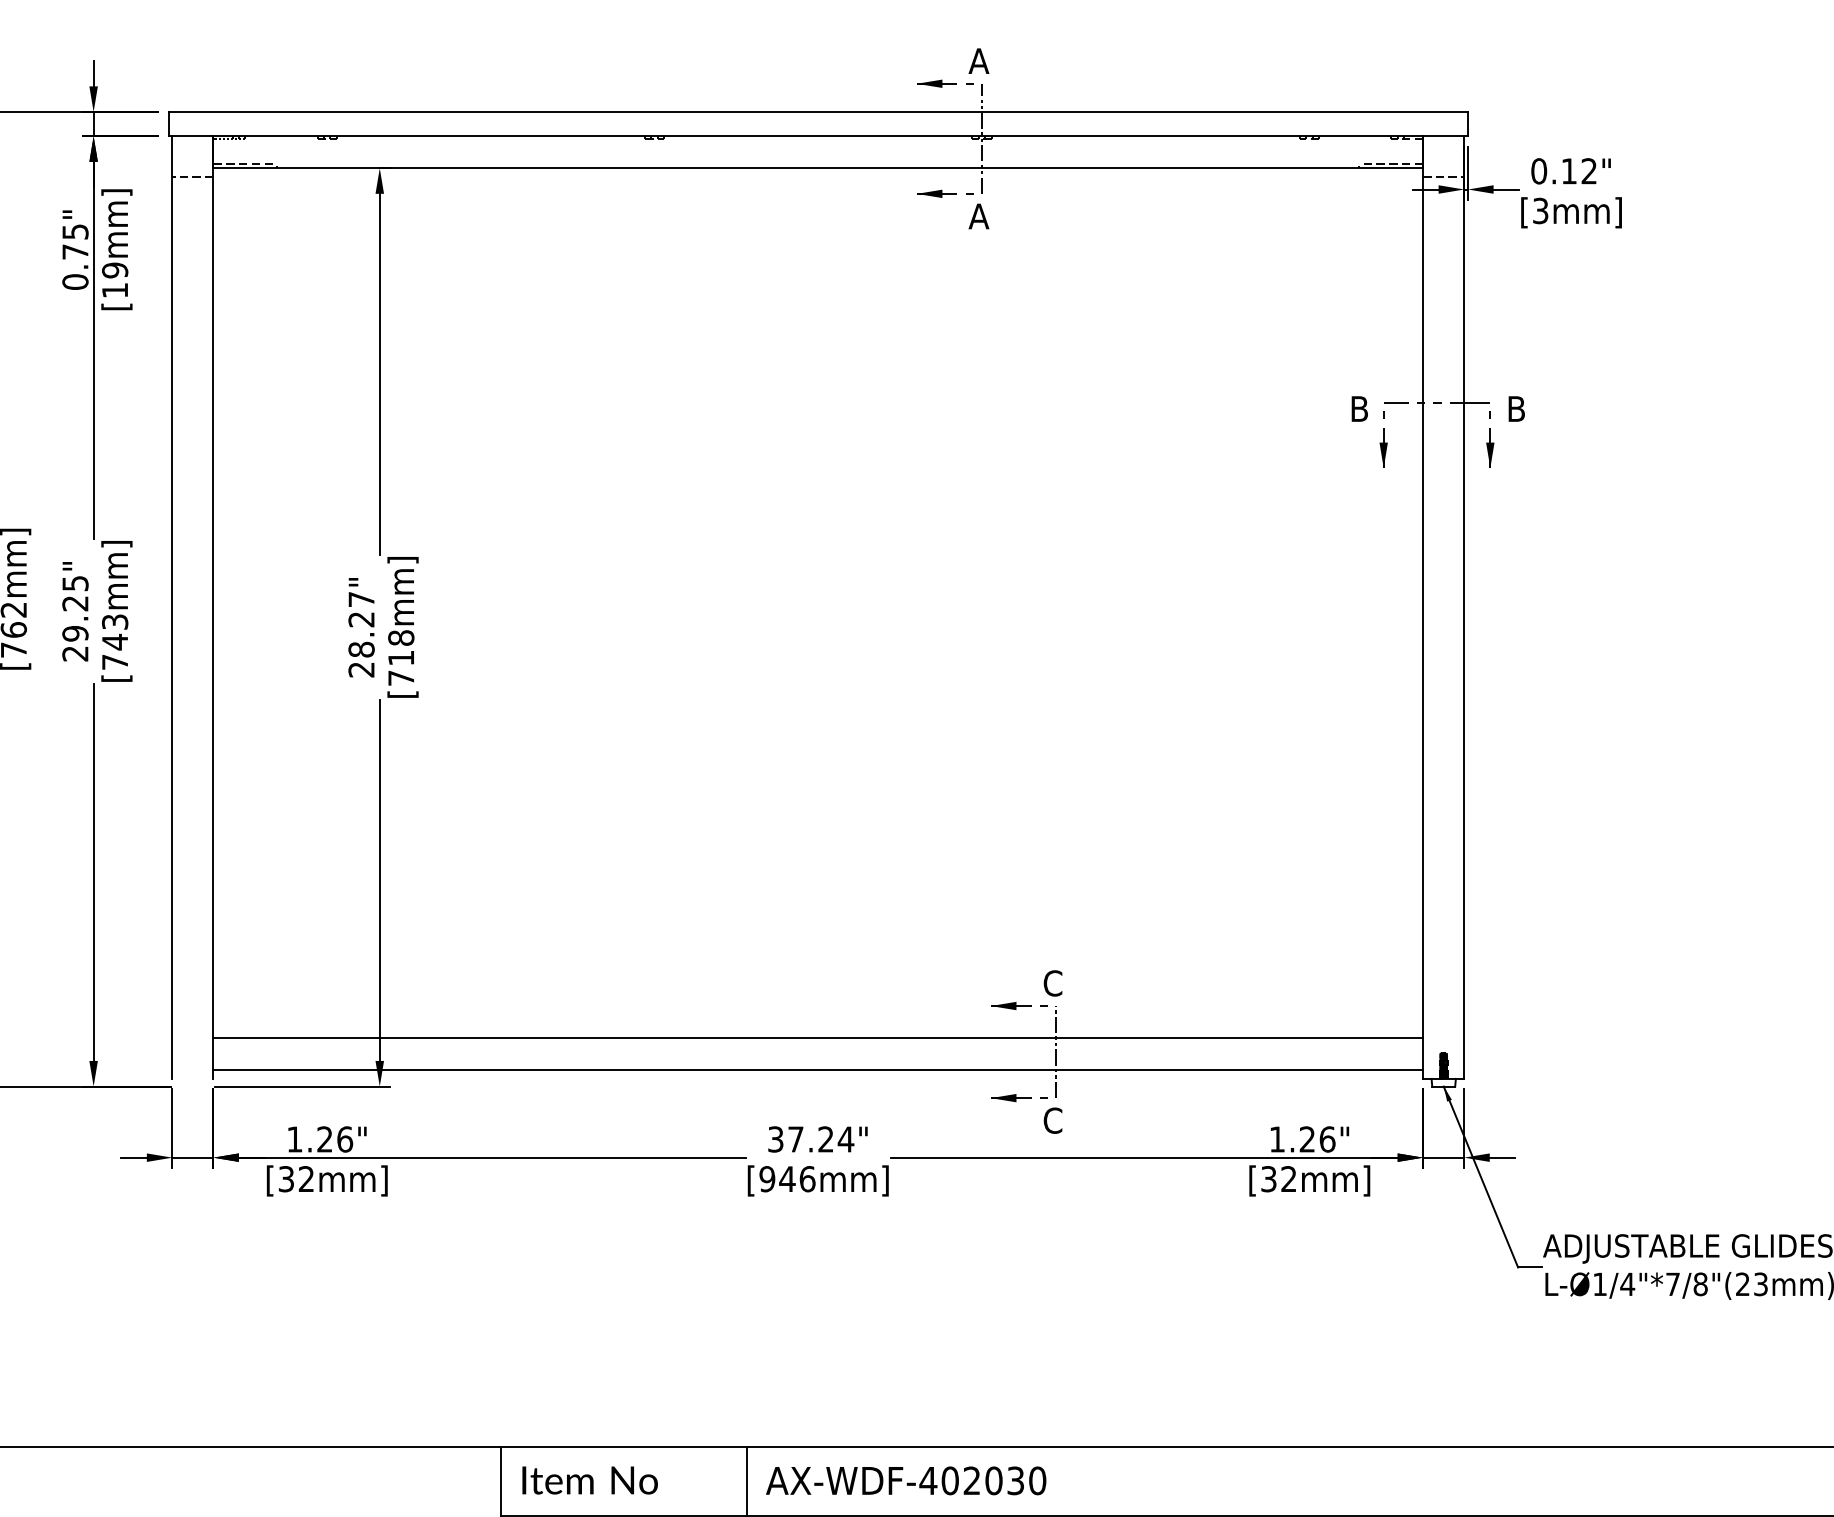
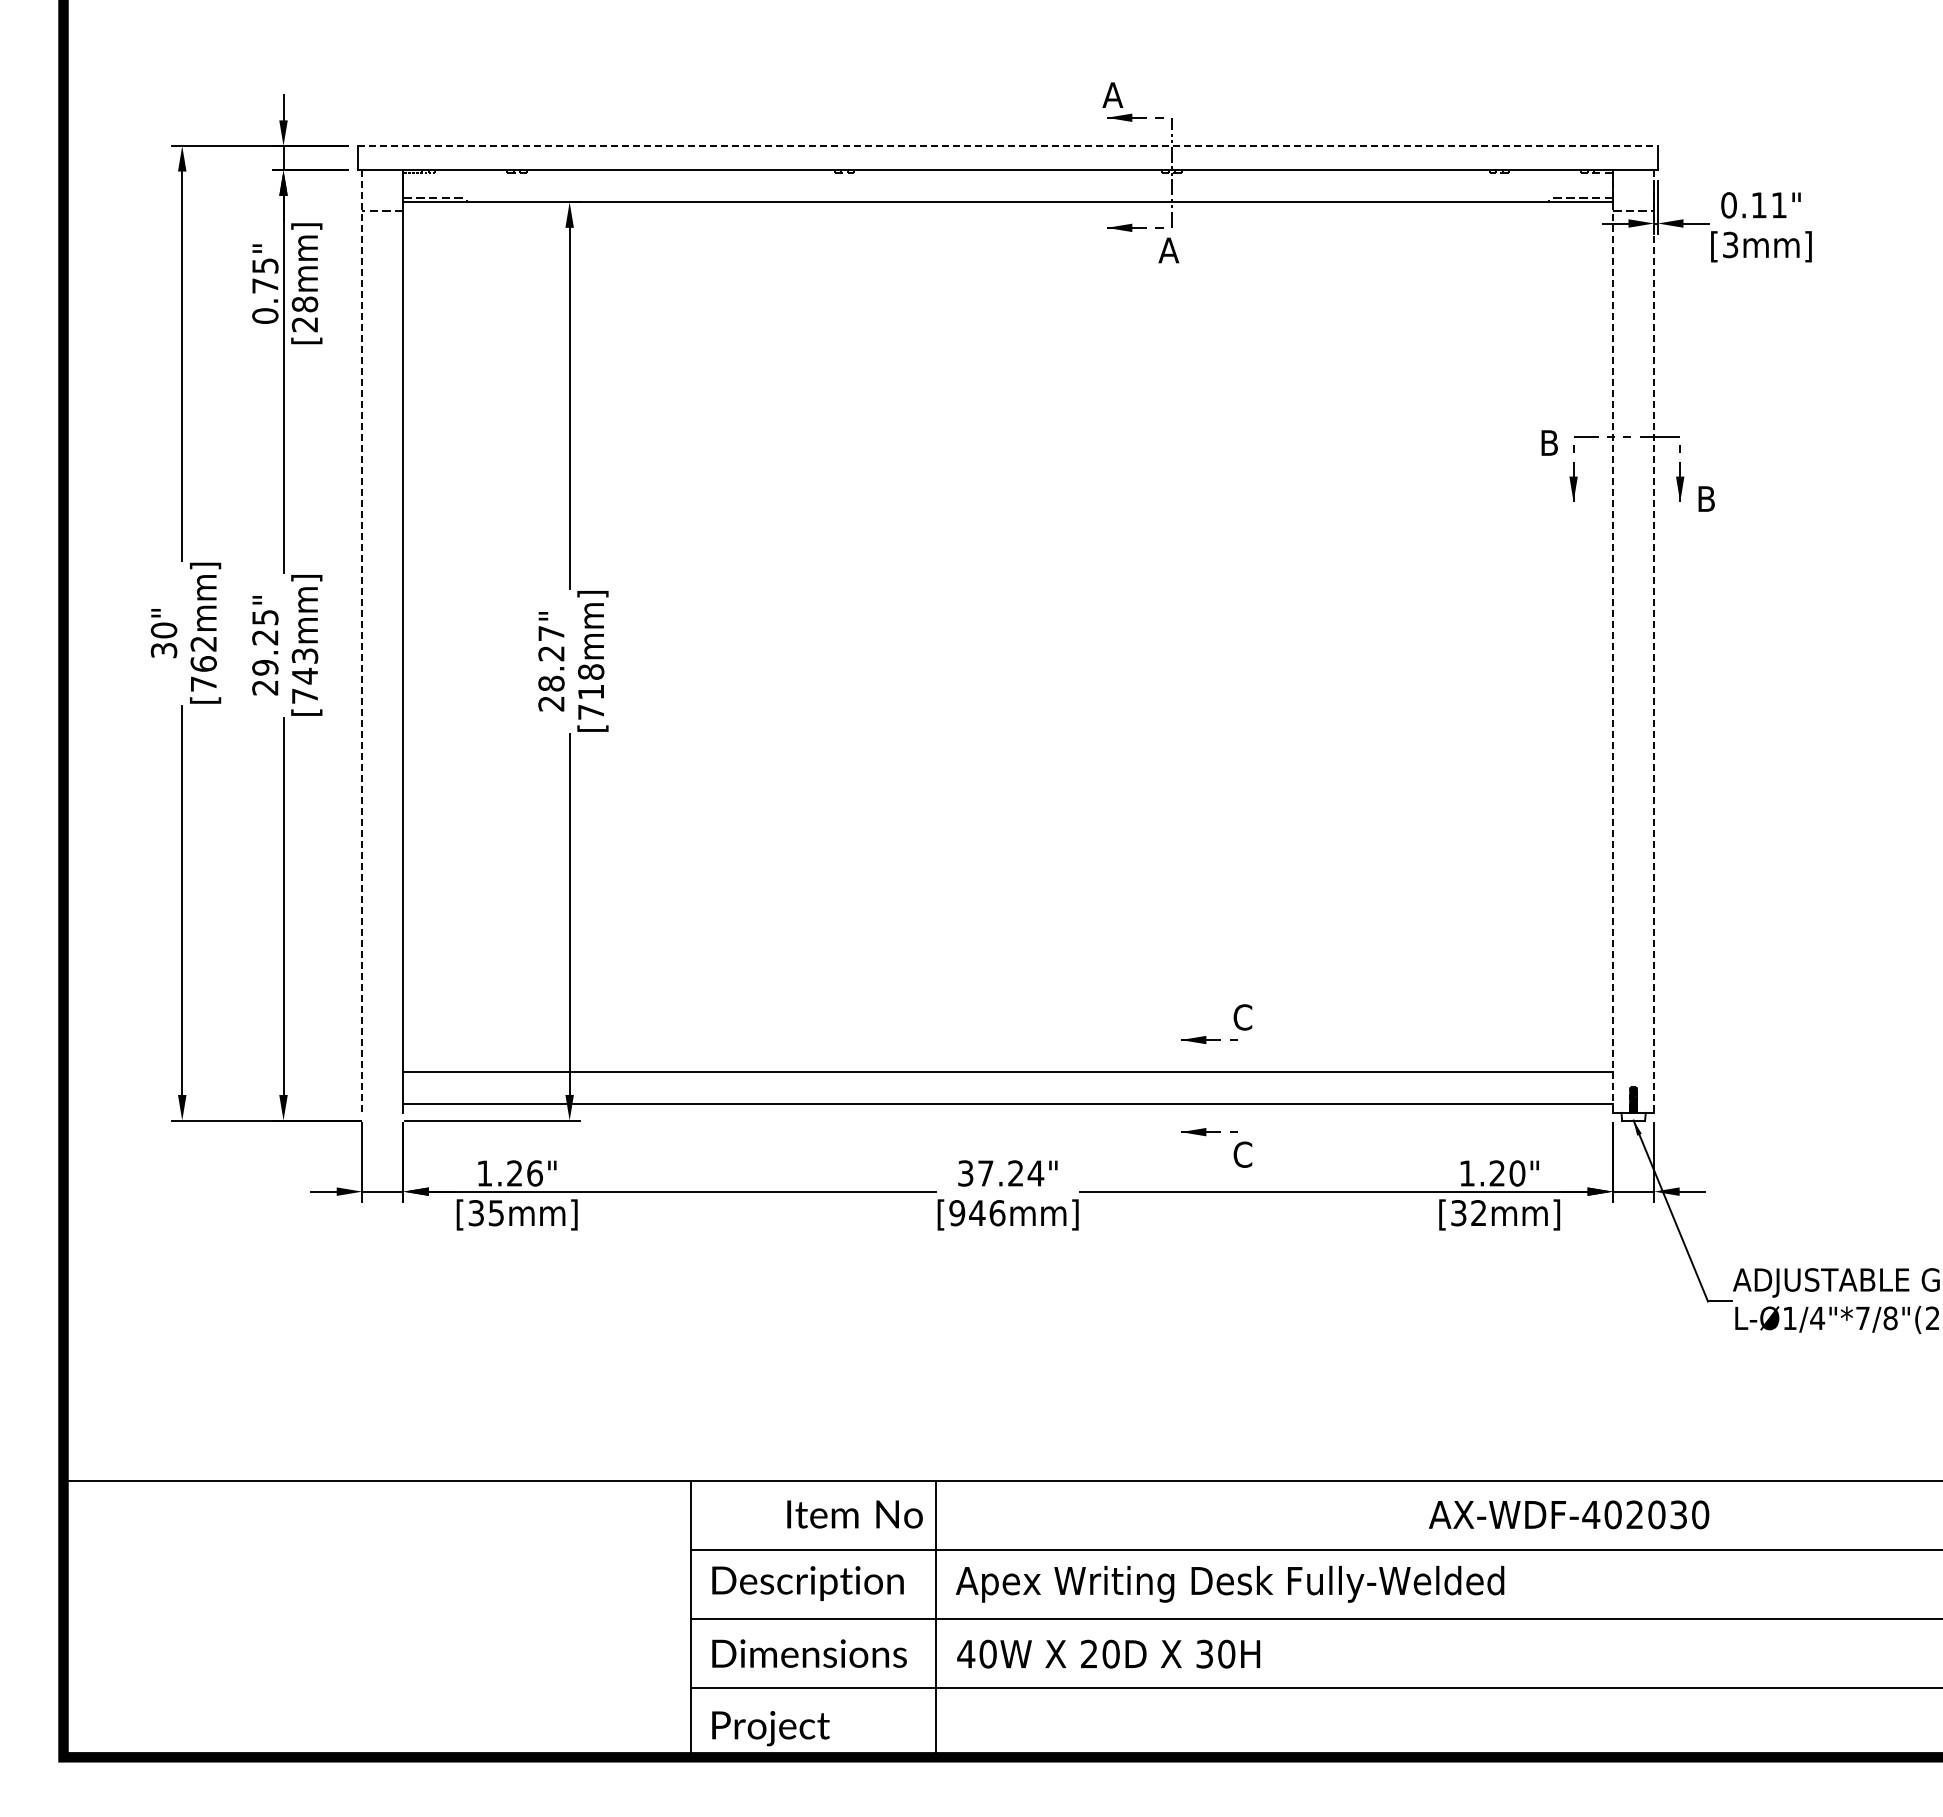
text: (978, 60) -> (1112, 94), moved
line: (818, 111) -> (1008, 145), solid -> dashed
text: (1588, 171) -> (1778, 205), 0.12" -> 0.11"
text: (114, 280) -> (304, 314), [19mm] -> [28mm]
text: (1516, 408) -> (1706, 498), moved
line: (172, 608) -> (362, 642), solid -> dashed
line: (1423, 608) -> (1613, 642), solid -> dashed
line: (1464, 608) -> (1654, 642), solid -> dashed
line: (1055, 1052) -> (1245, 1086), removed
text: (1327, 1139) -> (1517, 1173), 1.26" -> 1.20"
text: (305, 1179) -> (495, 1213), [32mm] -> [35mm]
text: (589, 1480) -> (854, 1514), moved
text: (906, 1480) -> (1569, 1514), moved

